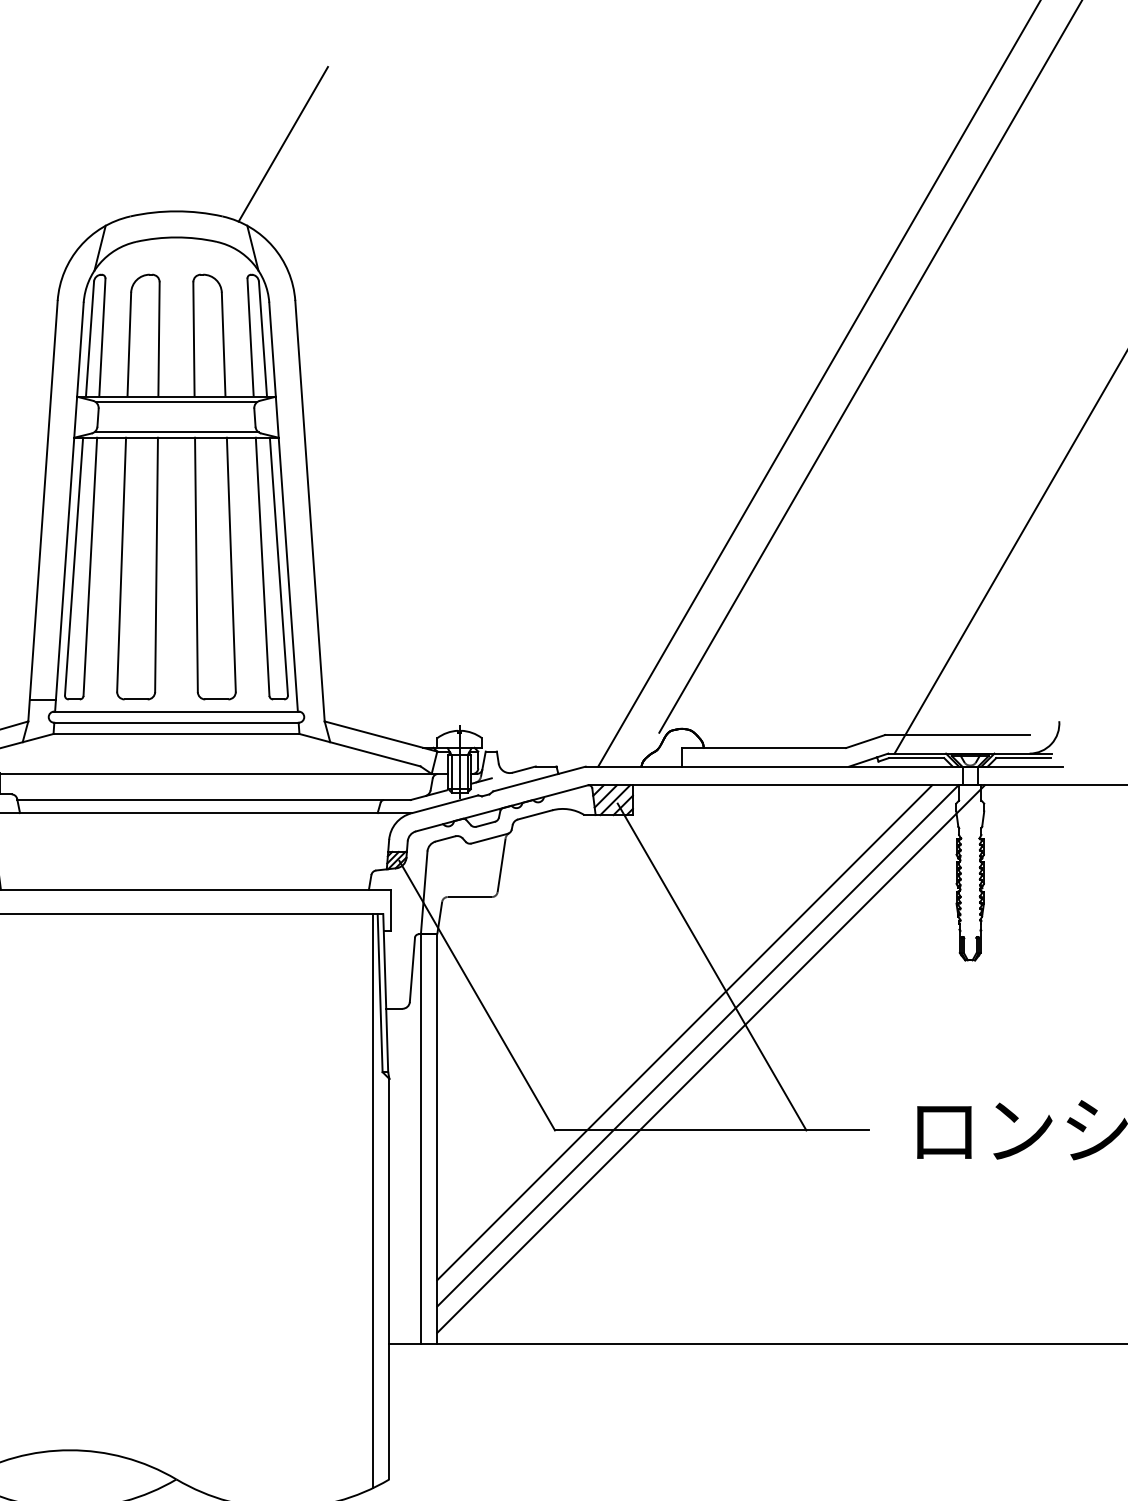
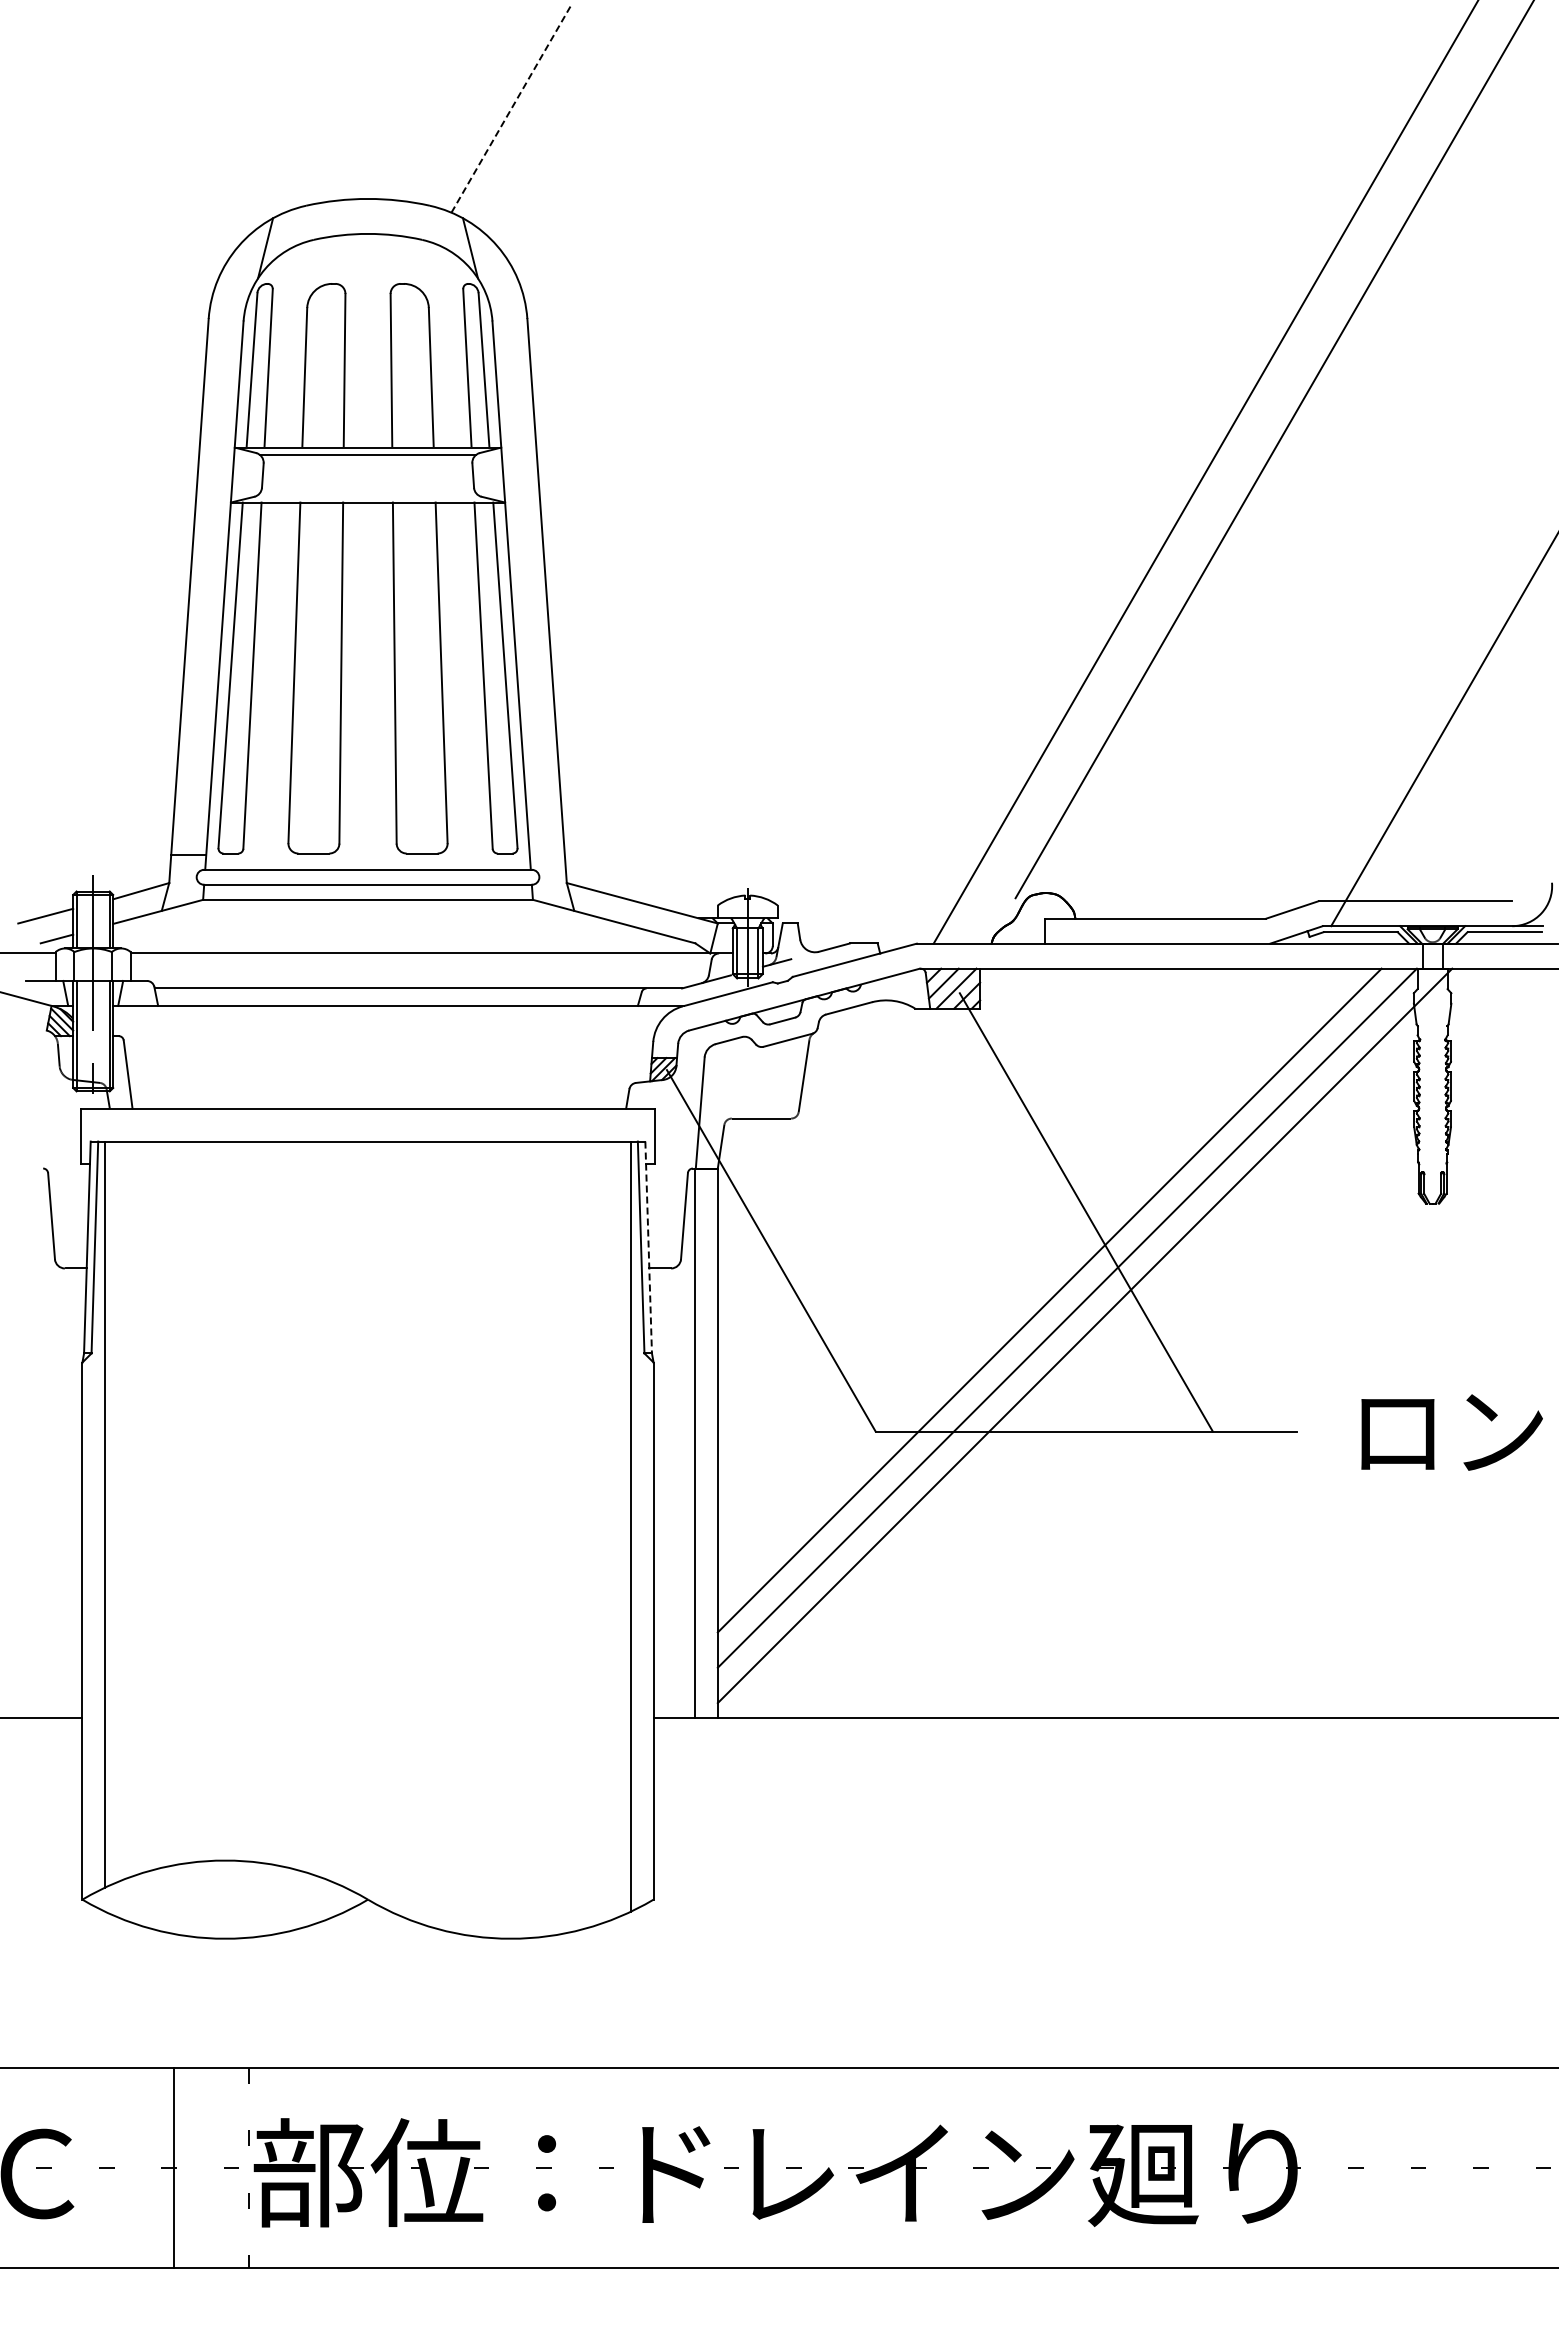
line: (283, 144) -> (511, 109), solid -> dashed
line: (176, 432) -> (368, 495), removed
line: (385, 993) -> (648, 1247), solid -> dashed

